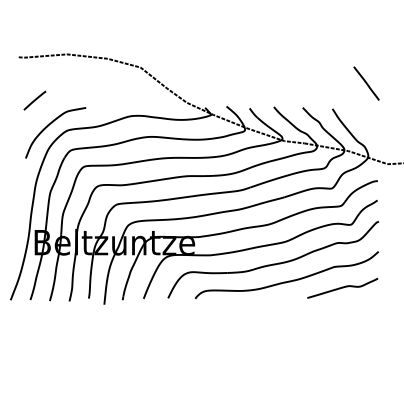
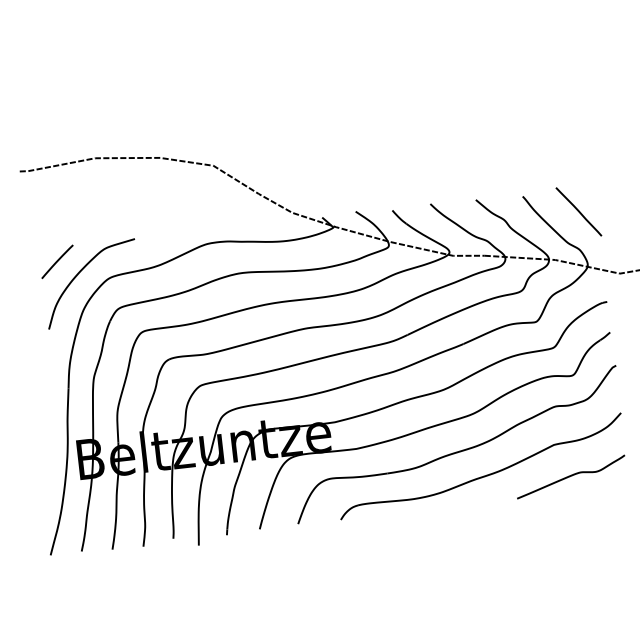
line: (366, 83) -> (578, 211), moved
line: (34, 100) -> (56, 261), moved

